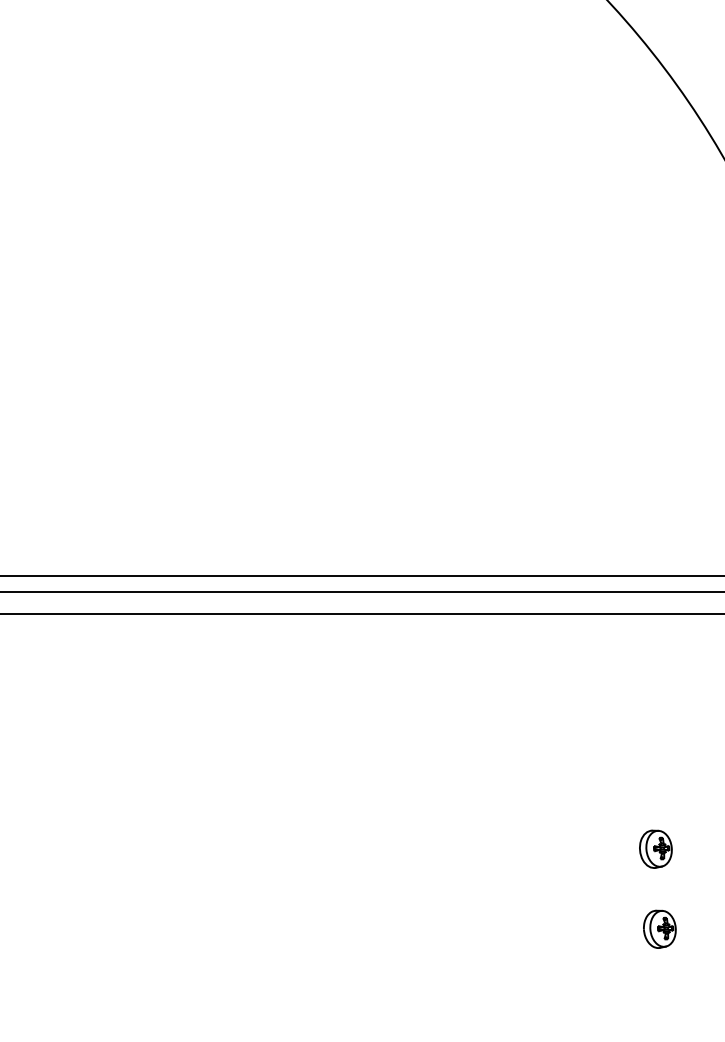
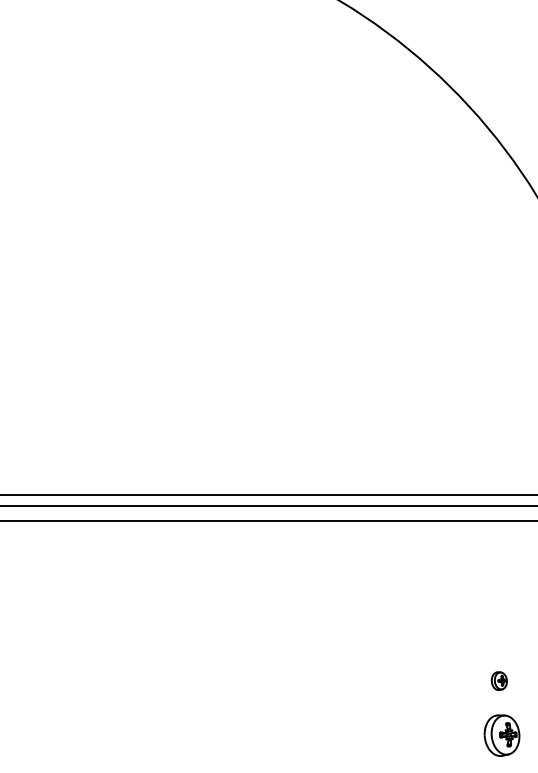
part: (656, 848) -> (499, 680), size x0.7
part: (659, 928) -> (501, 735), size x1.6

